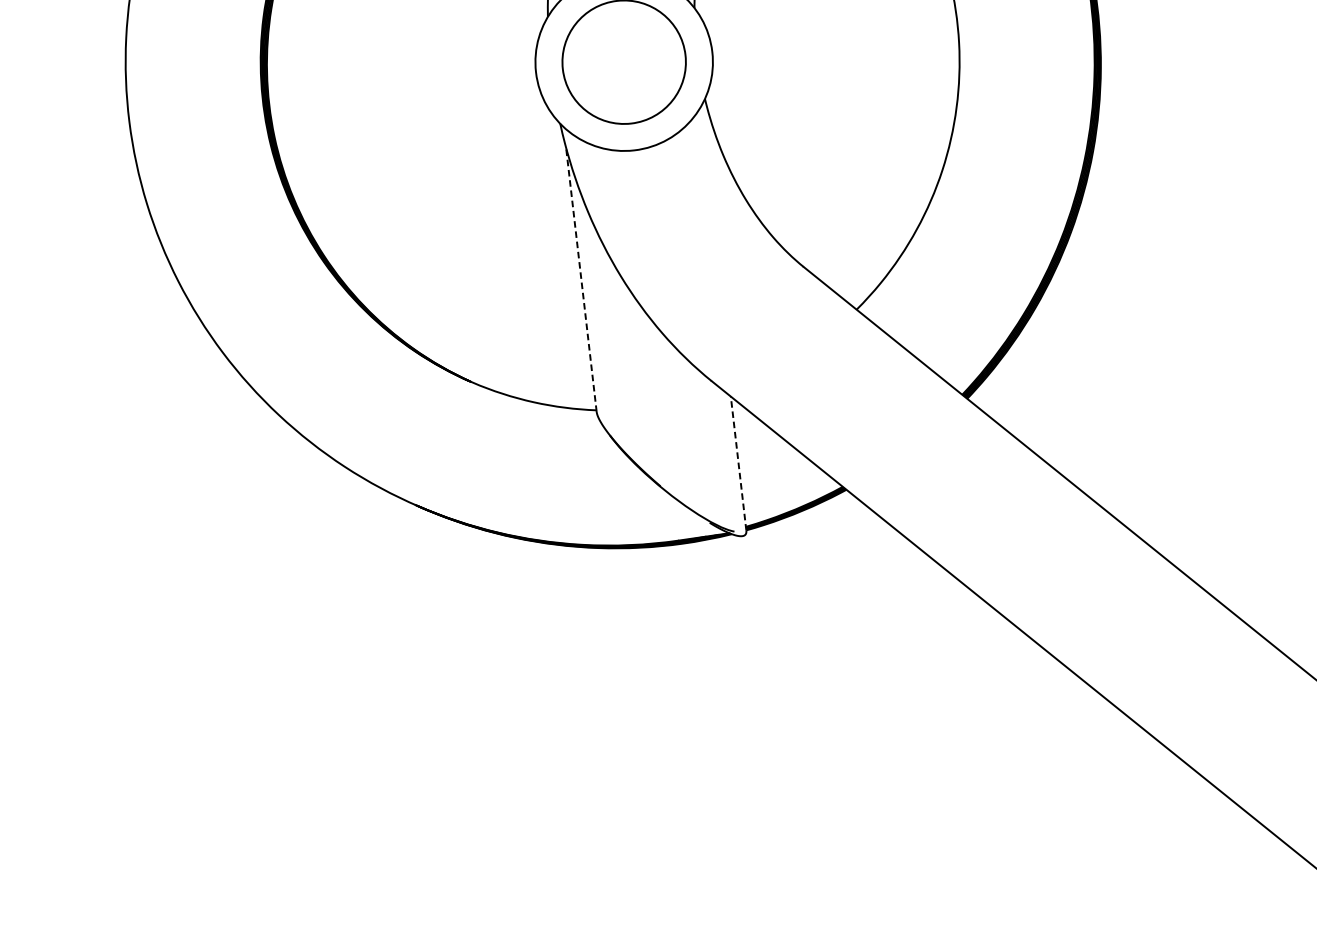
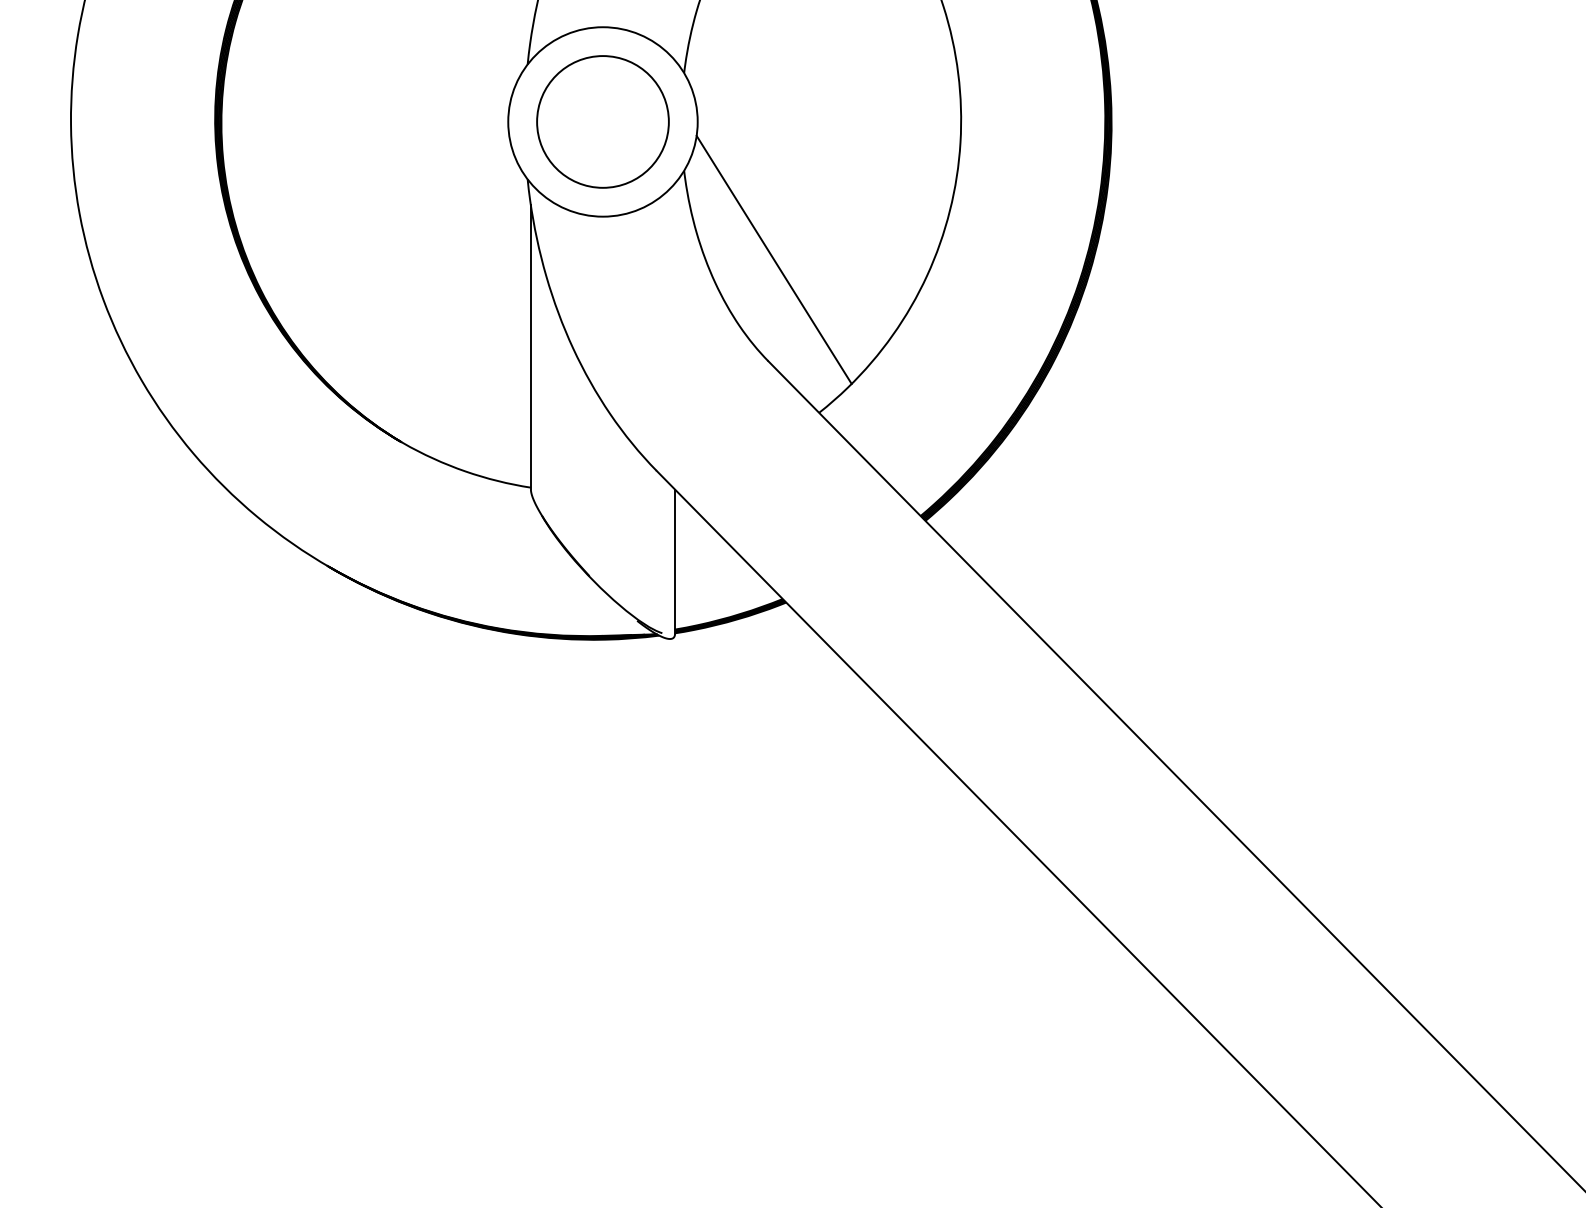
line: (797, 171) -> (773, 259), added
line: (581, 279) -> (530, 347), dashed -> solid
line: (738, 463) -> (675, 561), dashed -> solid

